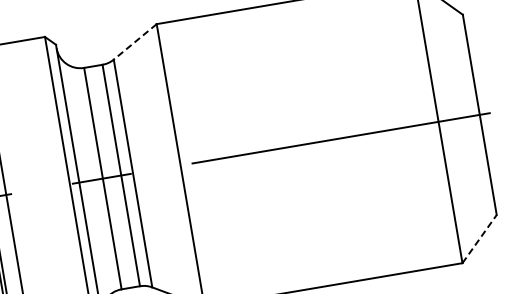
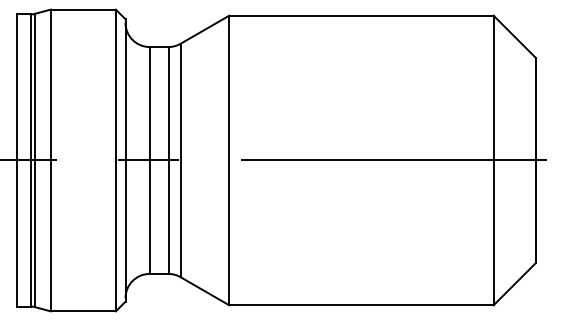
line: (134, 41) -> (204, 29), dashed -> solid
line: (479, 239) -> (514, 284), dashed -> solid

